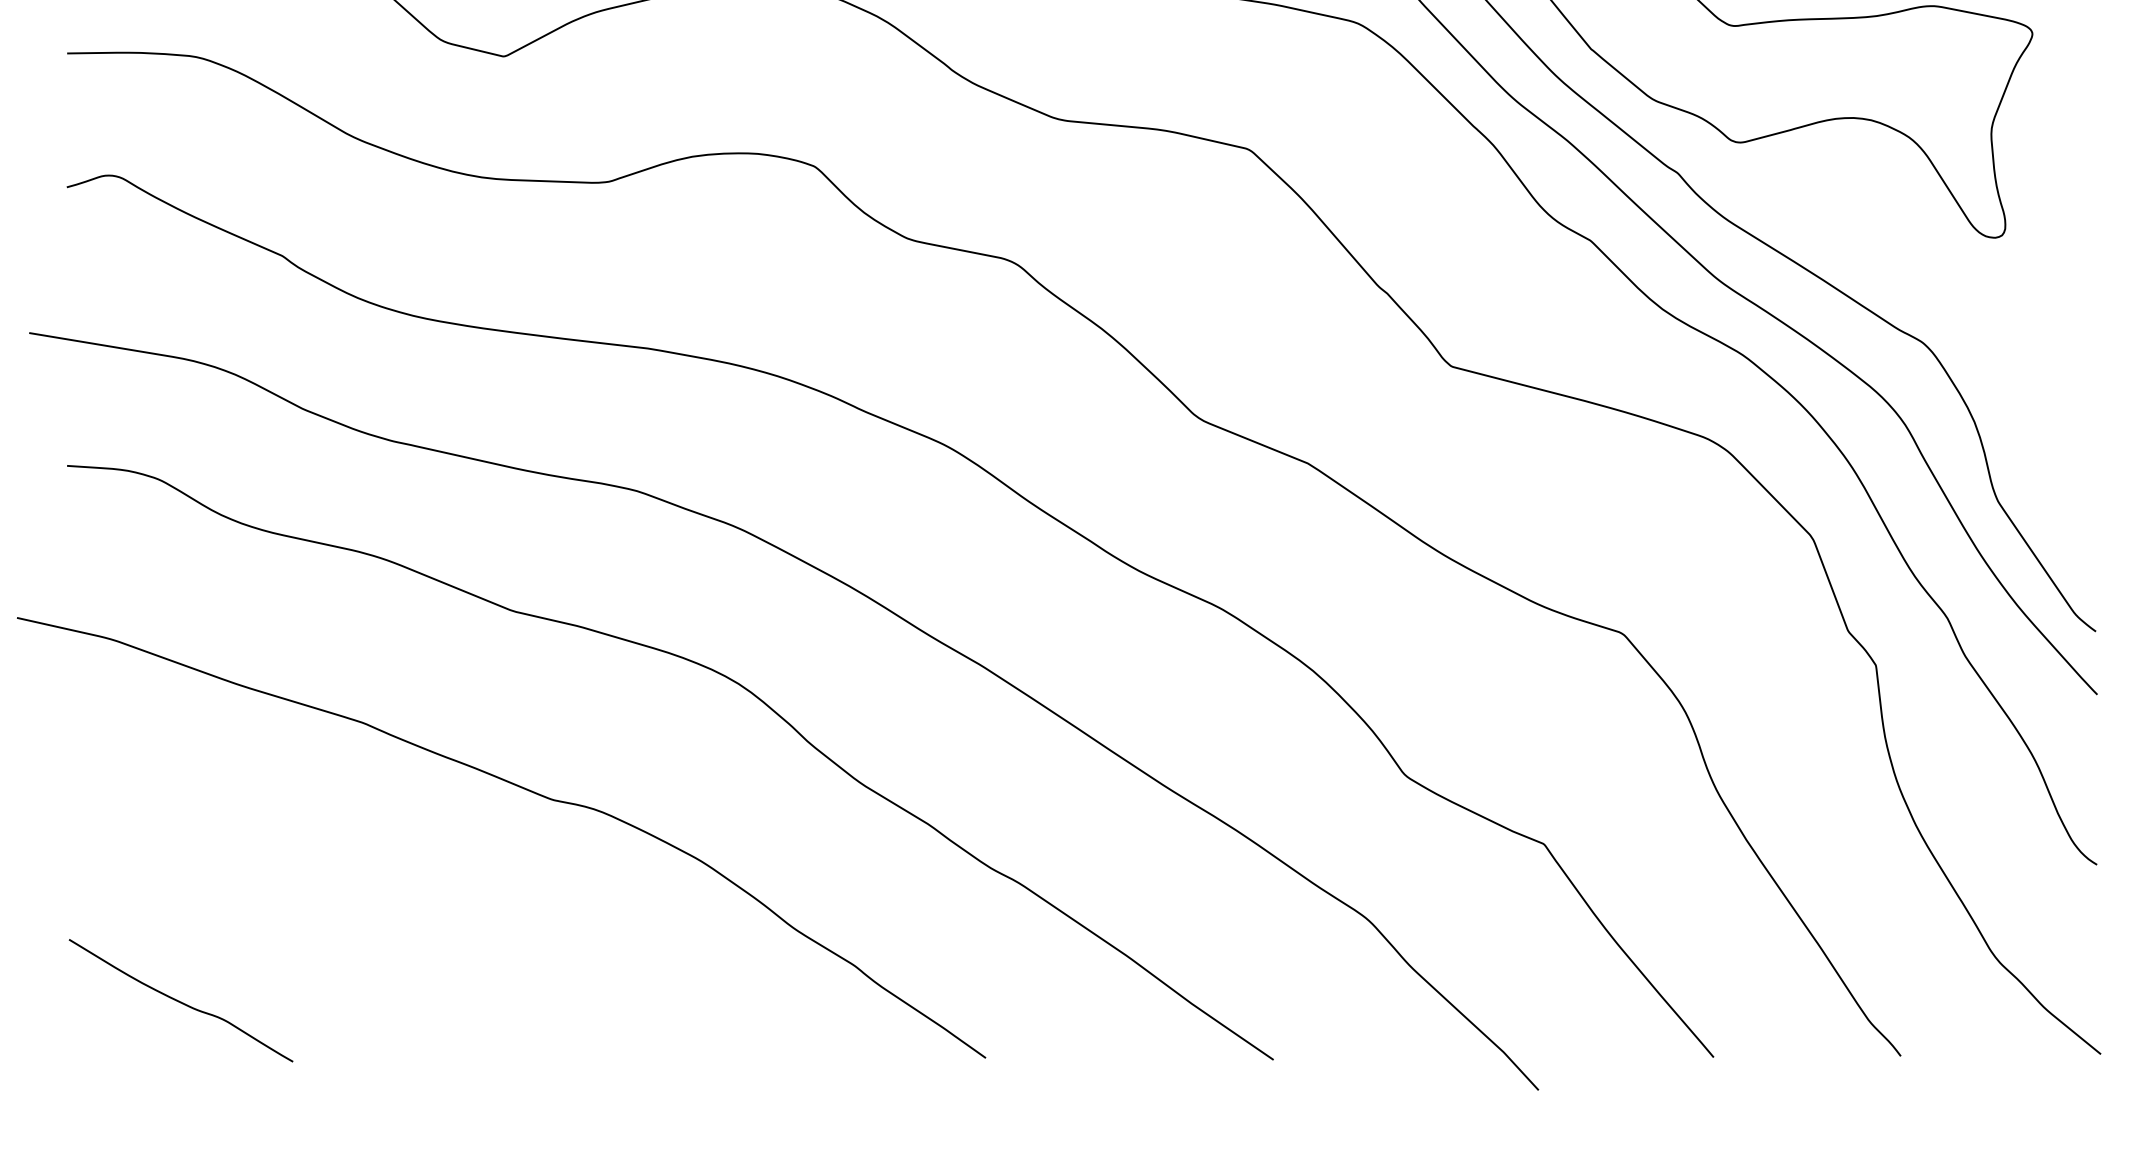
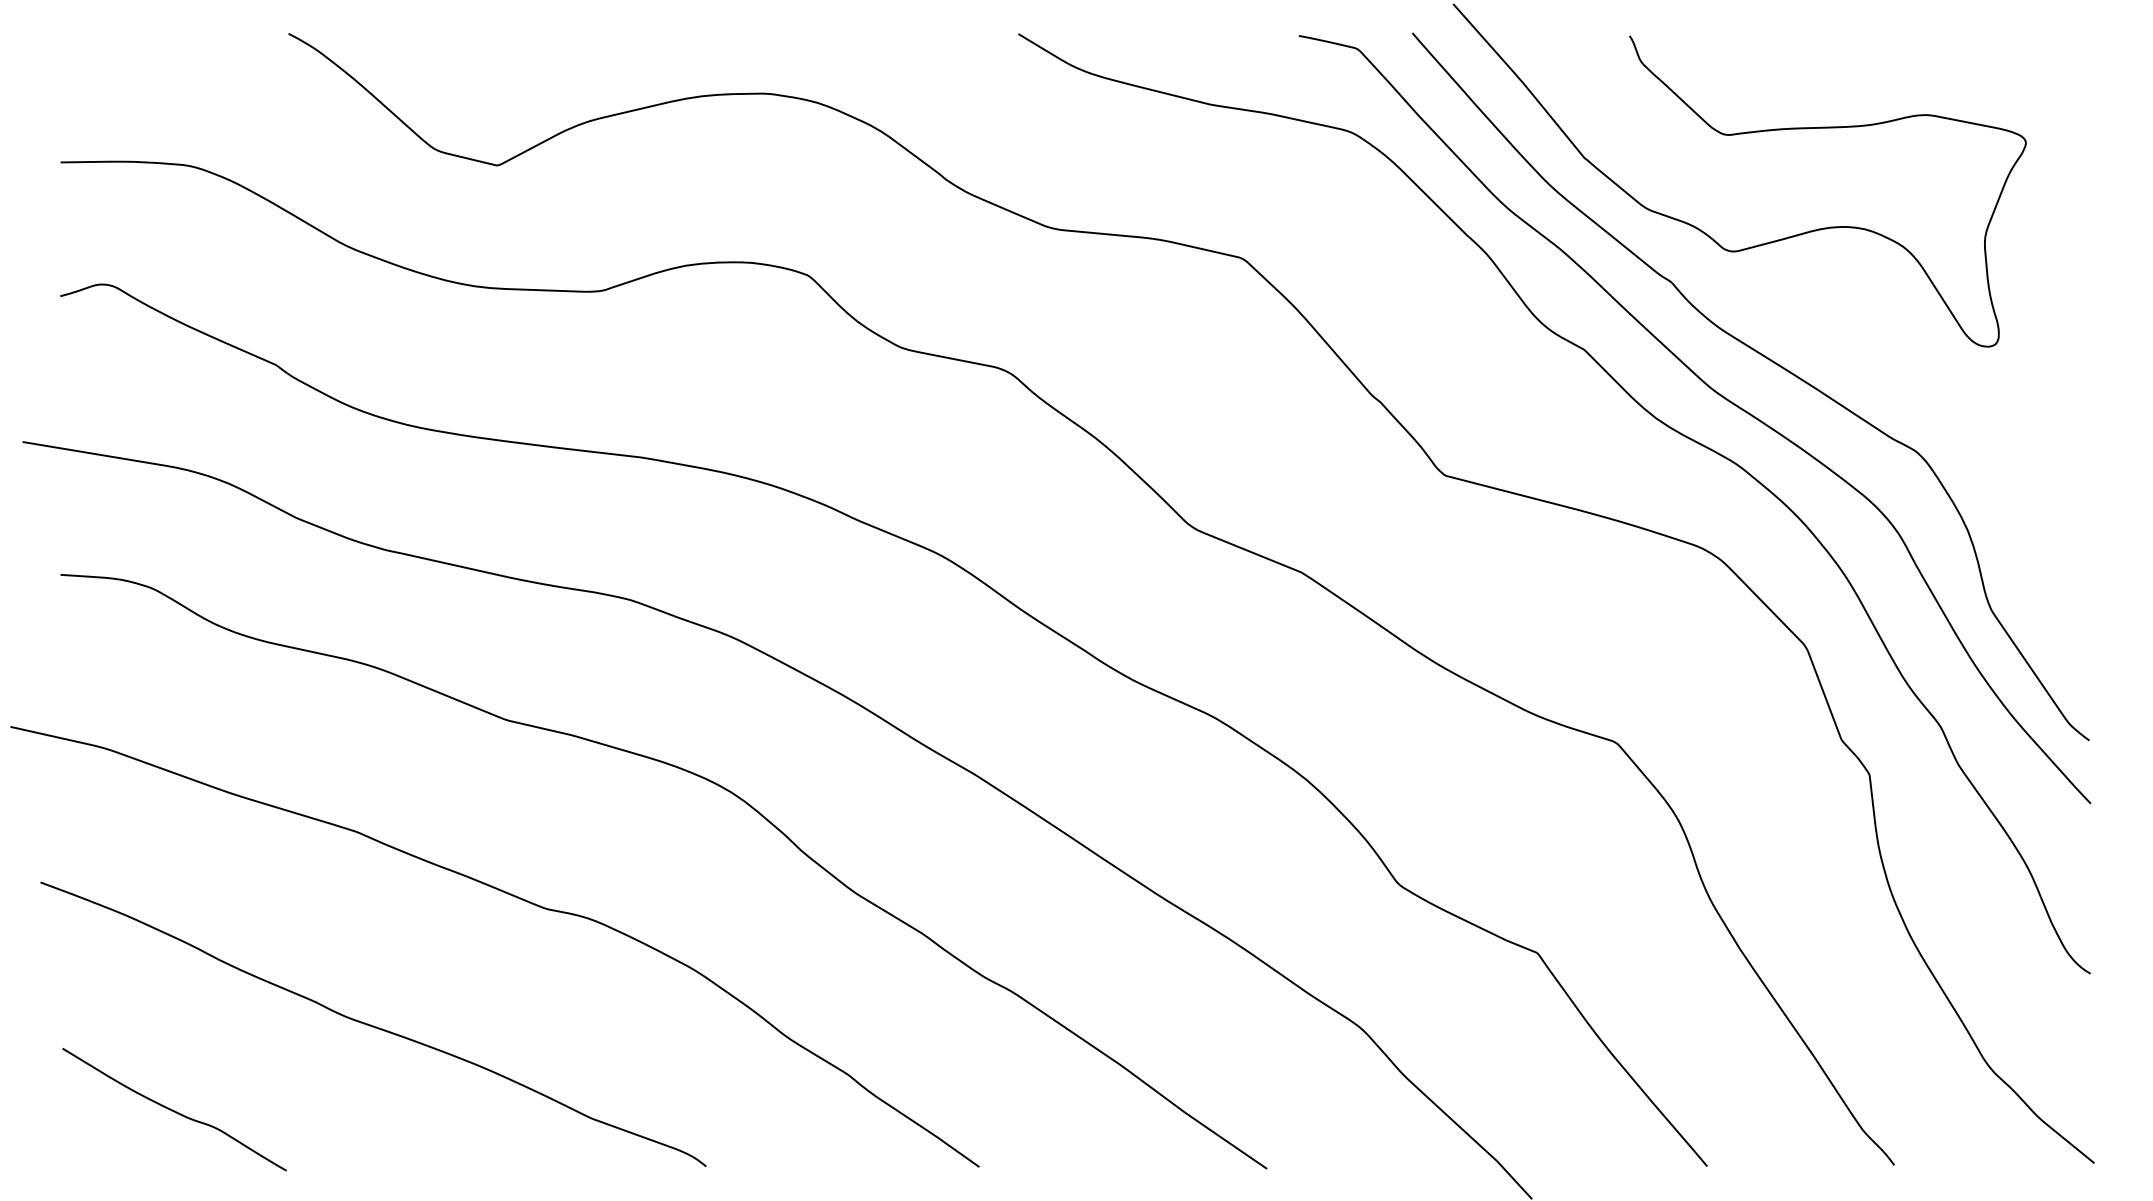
curve: (380, 916) -> (373, 1025), added

